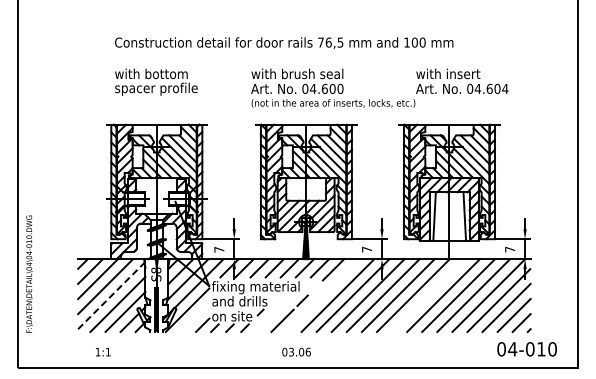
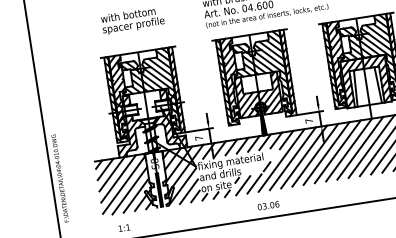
line: (111, 295) -> (124, 184), dashed -> solid
line: (322, 295) -> (281, 160), added
line: (428, 295) -> (360, 148), added
line: (194, 317) -> (188, 191), added
line: (267, 320) -> (243, 185), added

